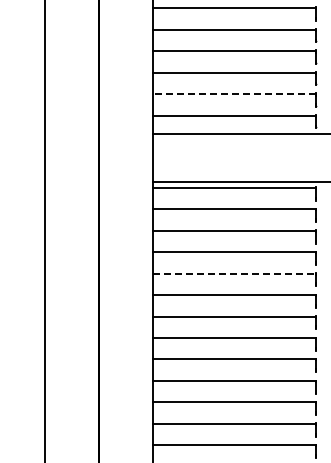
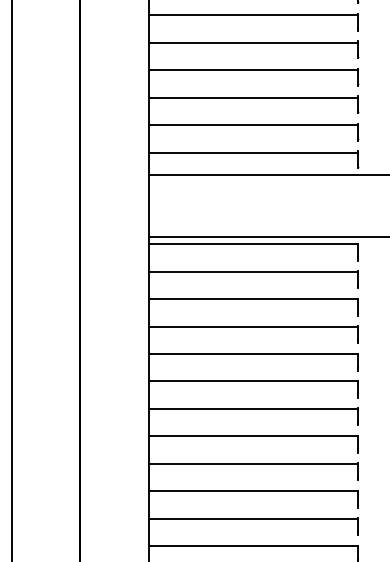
line: (234, 94) -> (253, 125), dashed -> solid
line: (234, 273) -> (253, 353), dashed -> solid

